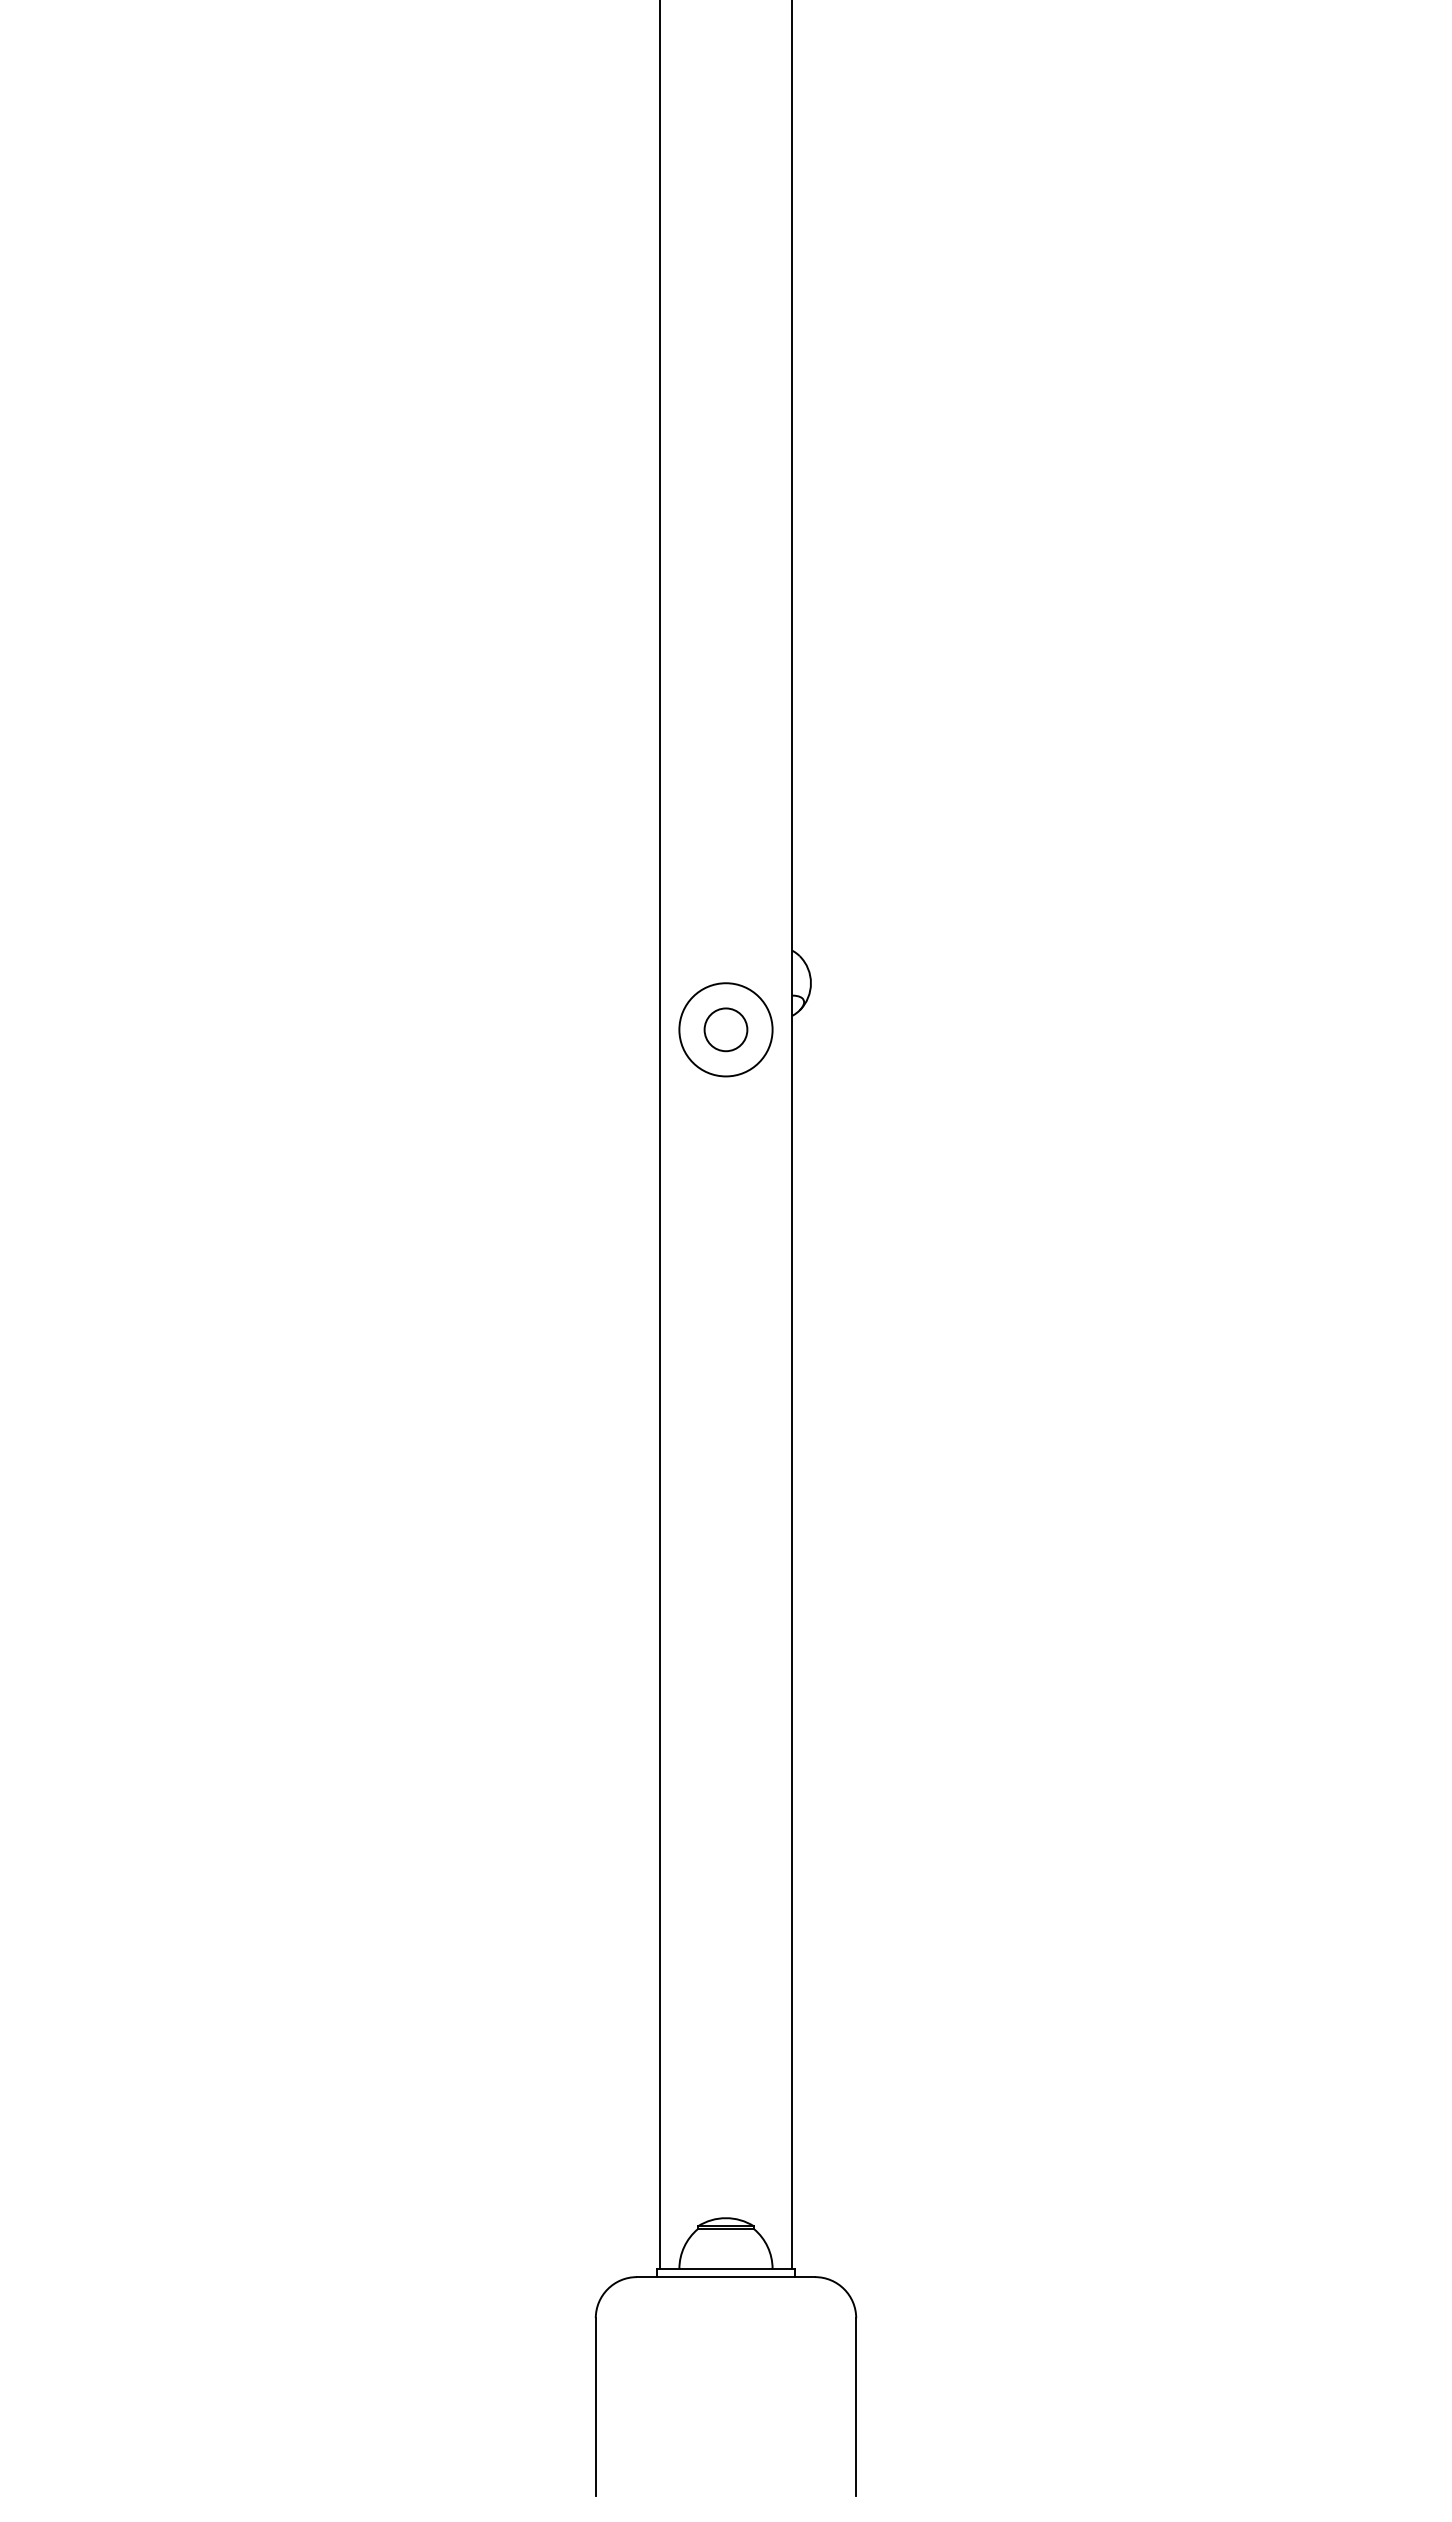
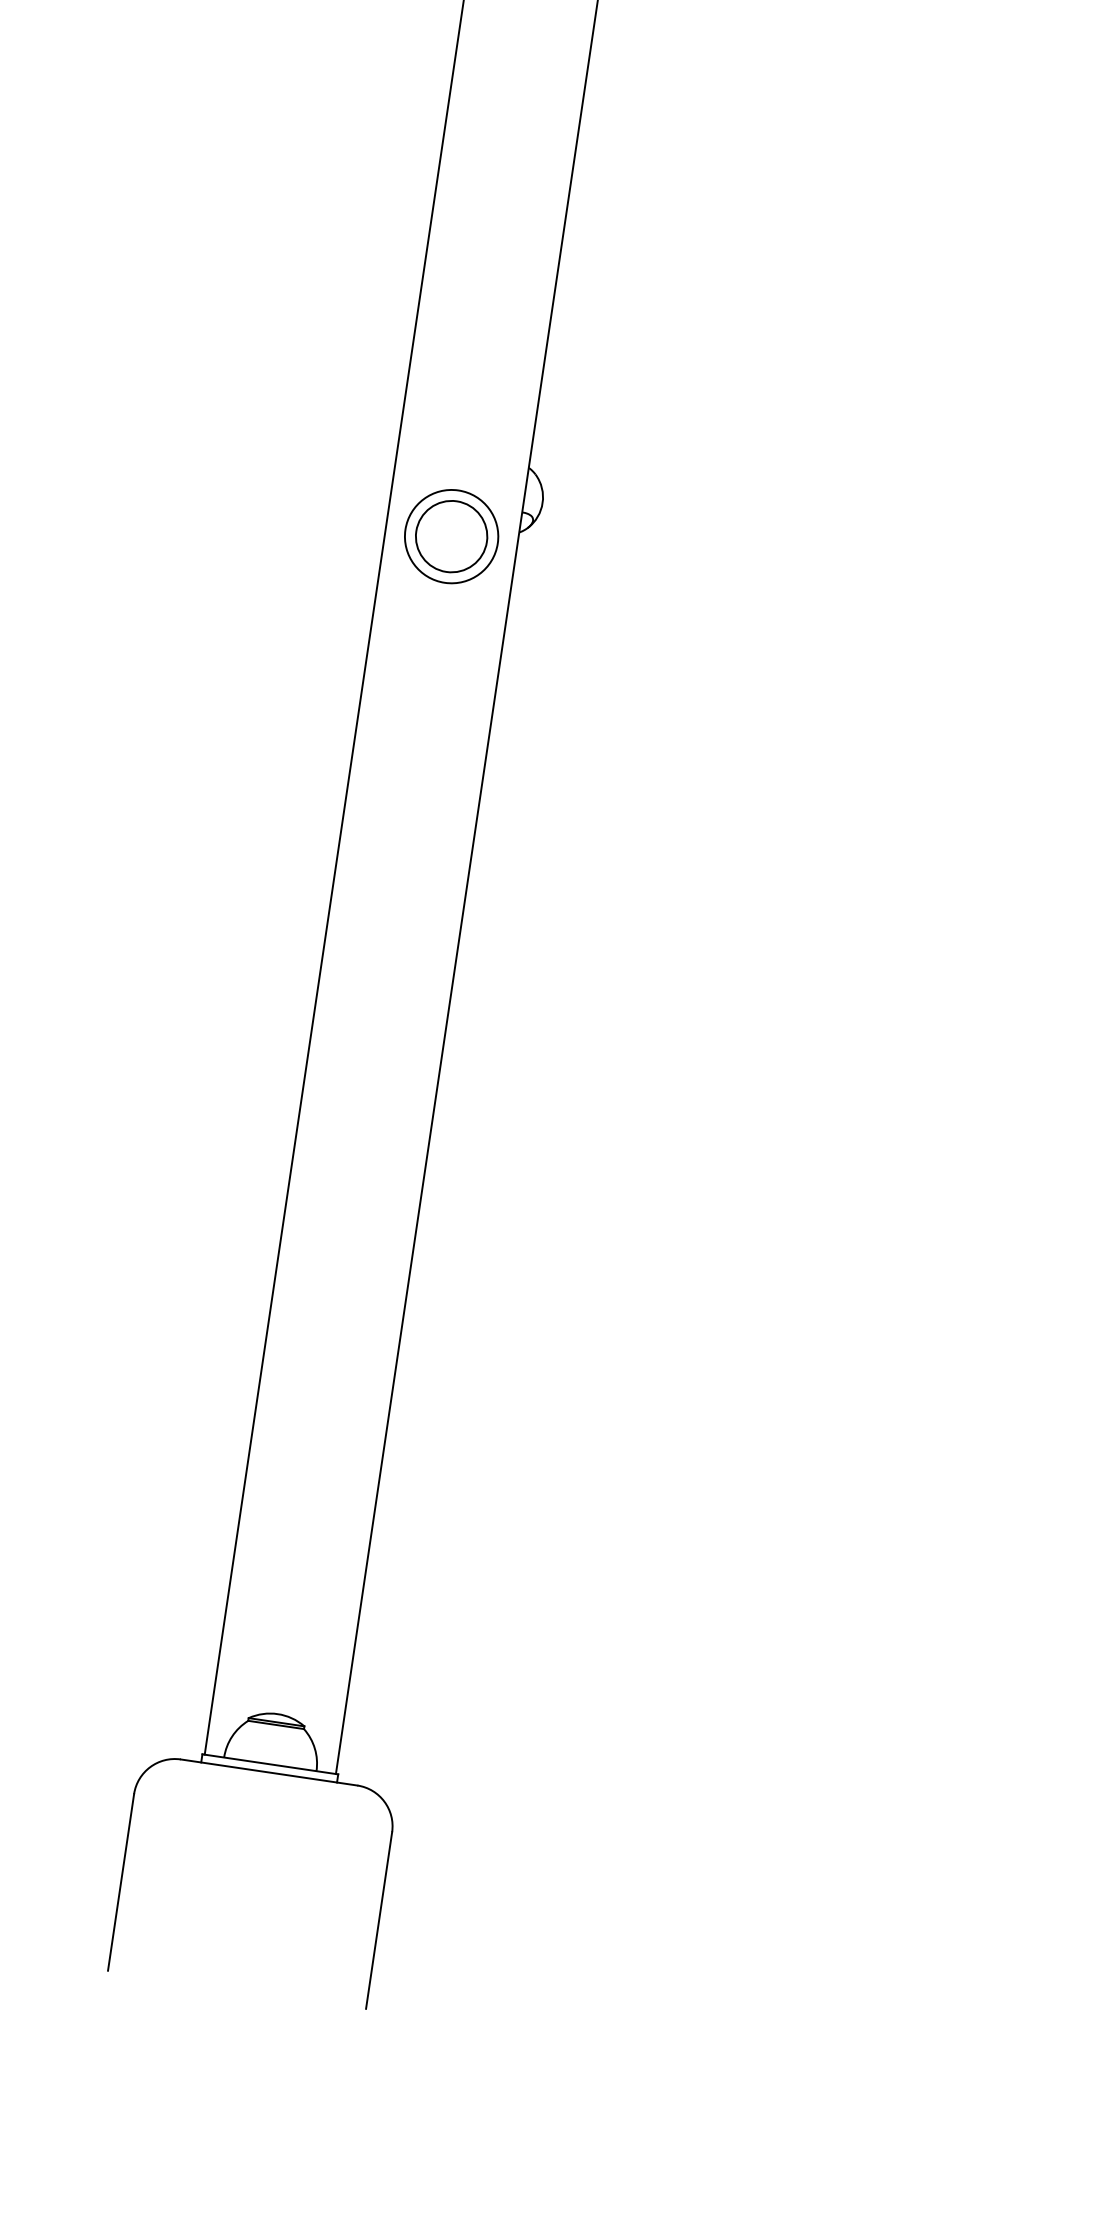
circle: (725, 1029) -> (451, 536), size x1.67

